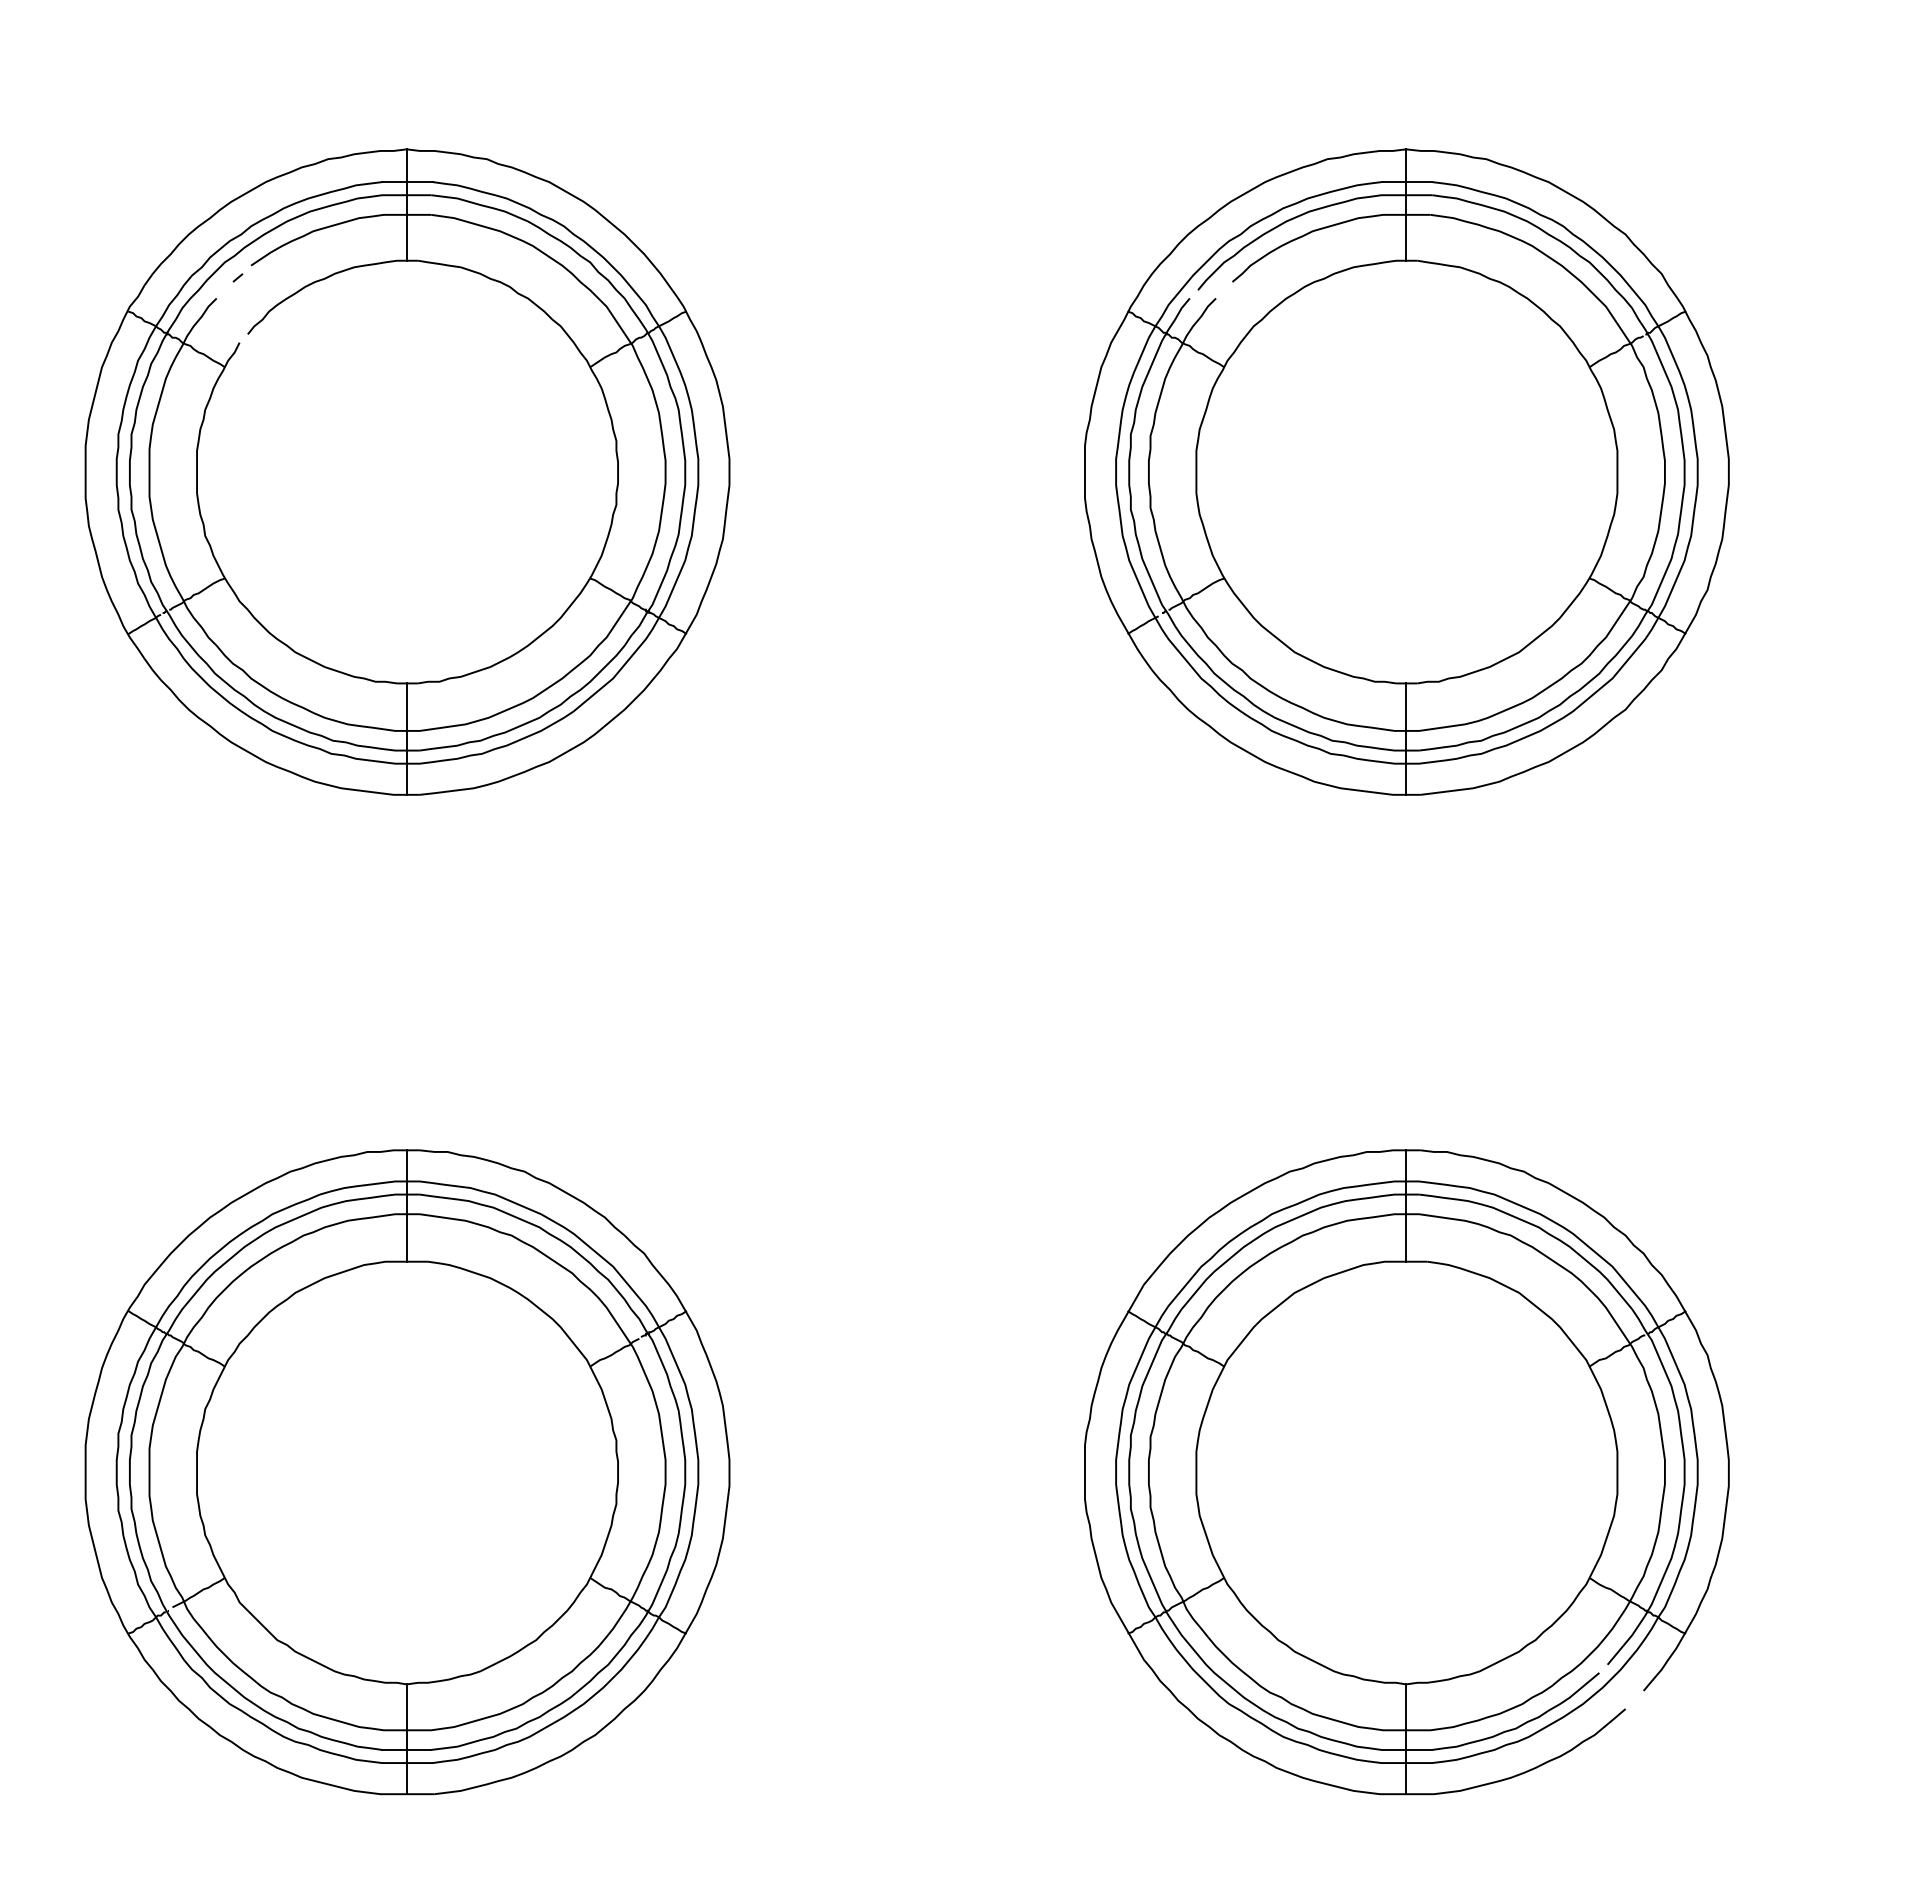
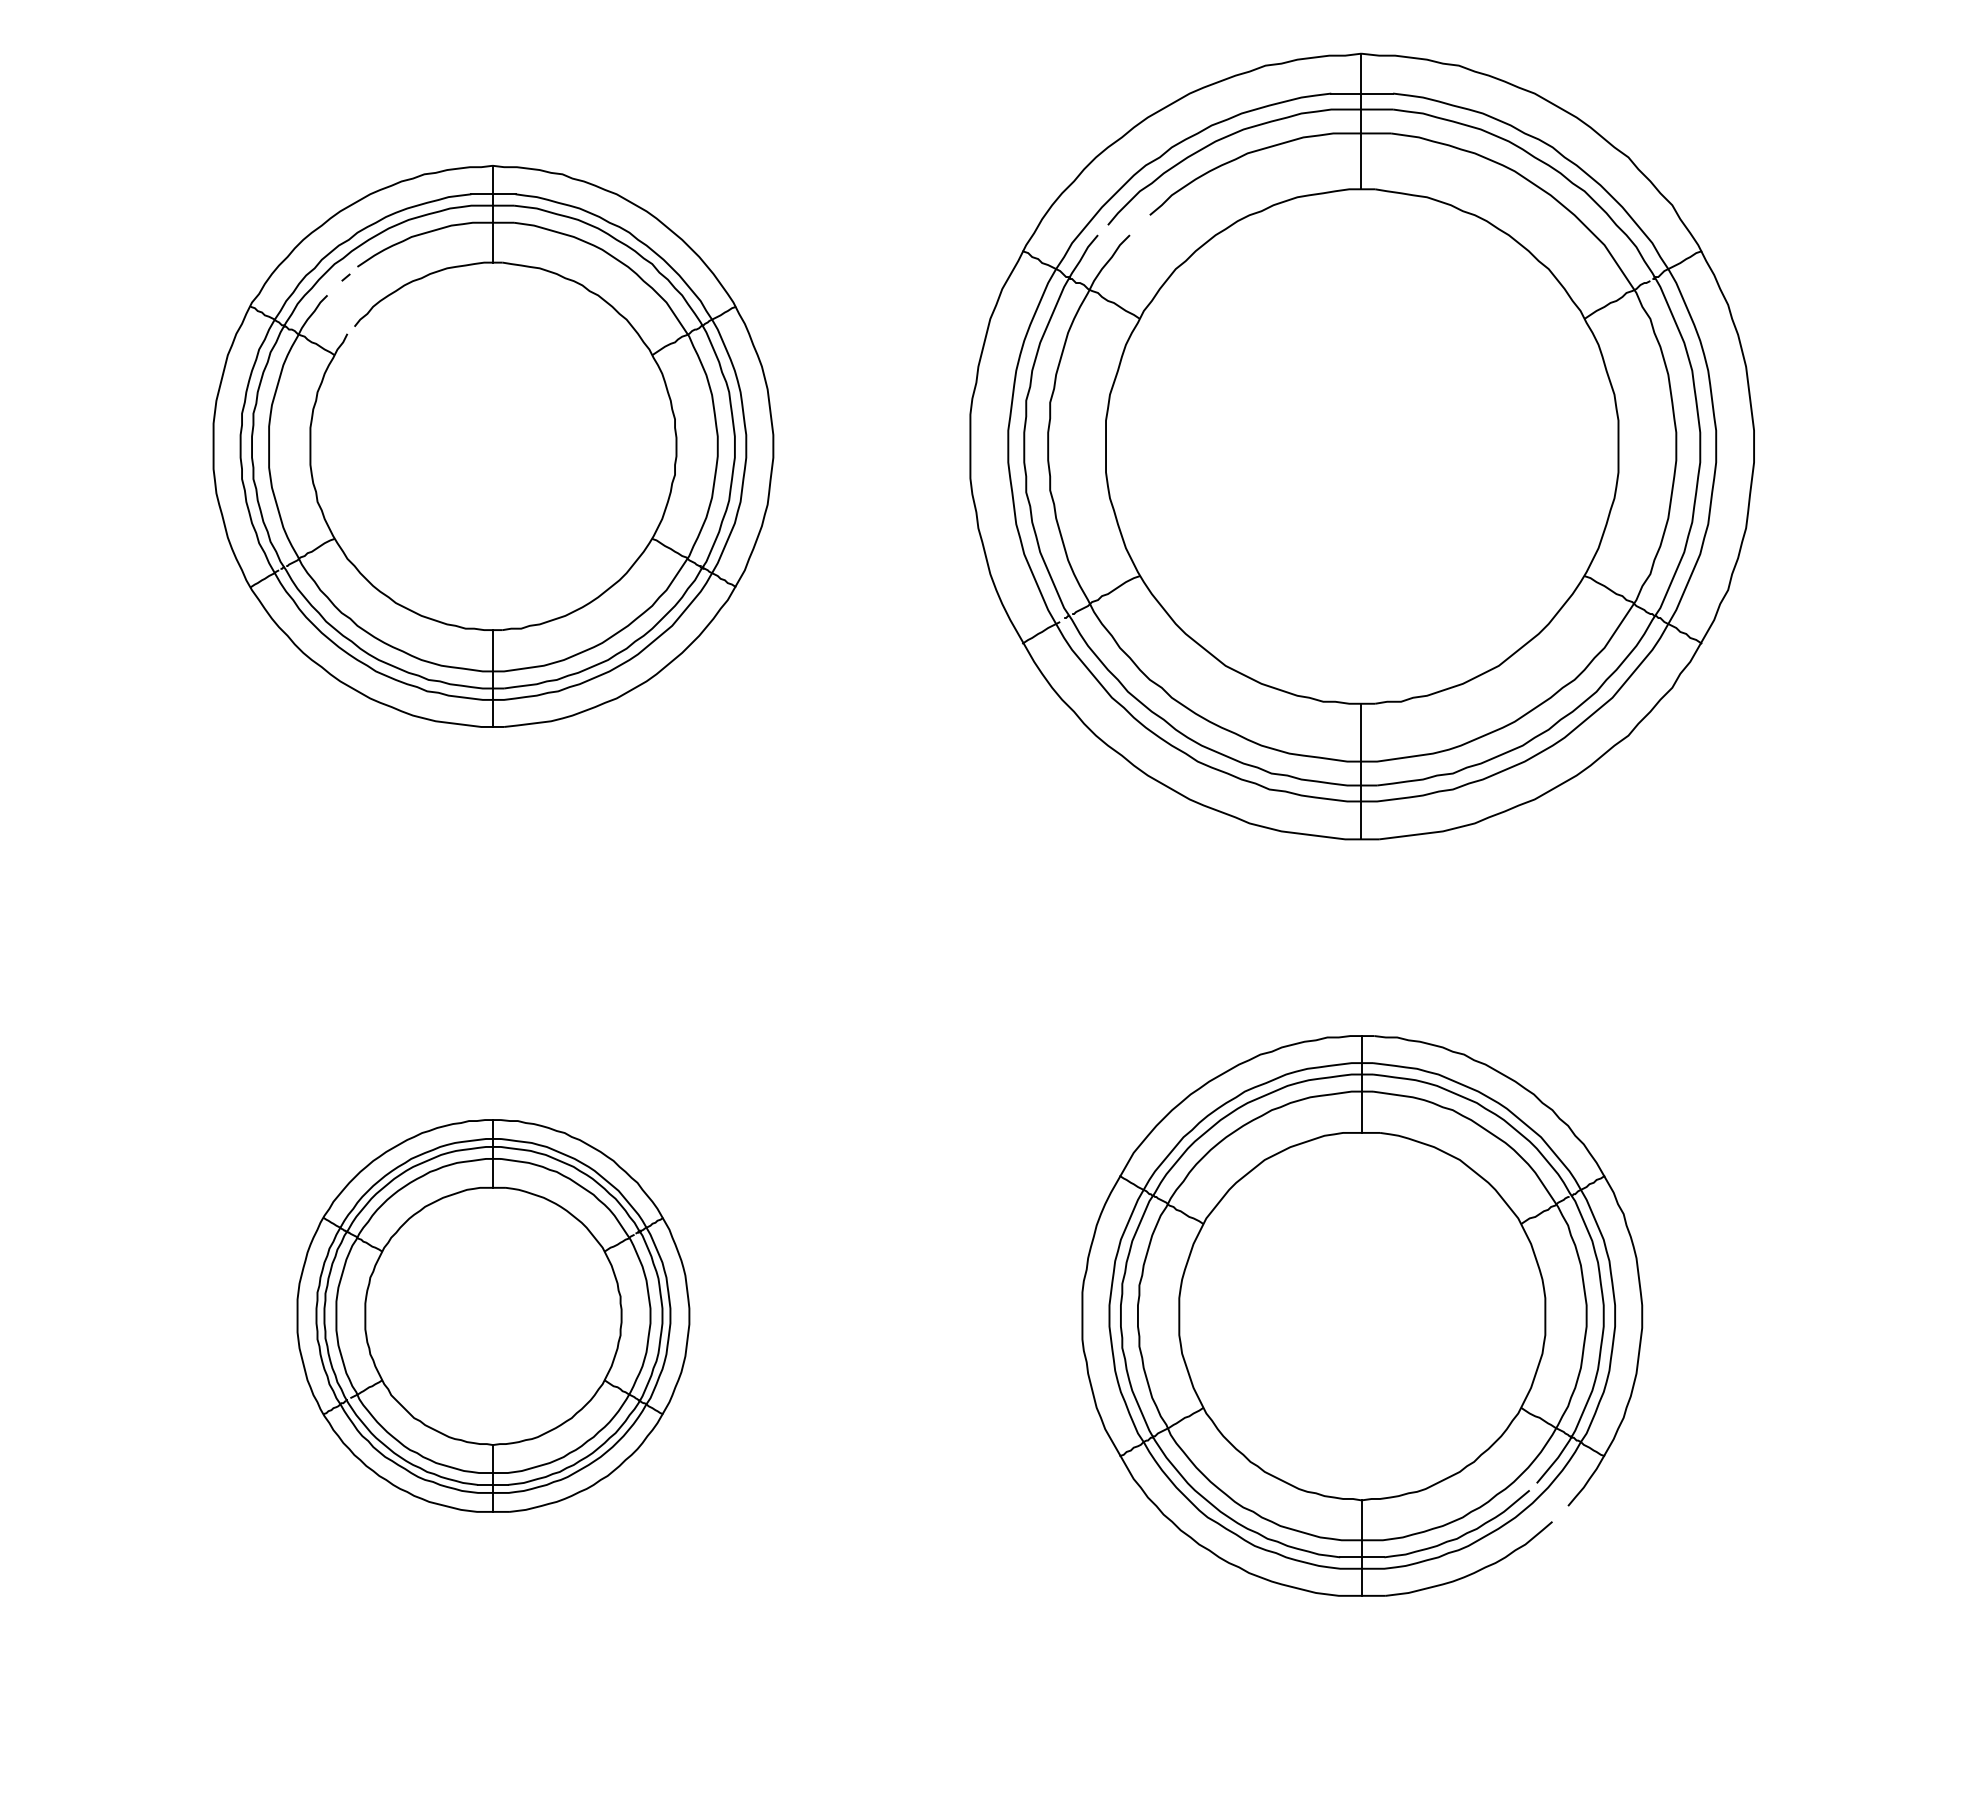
part: (1407, 471) -> (1362, 445), size x1.4
part: (407, 1471) -> (493, 1315), size x0.7

